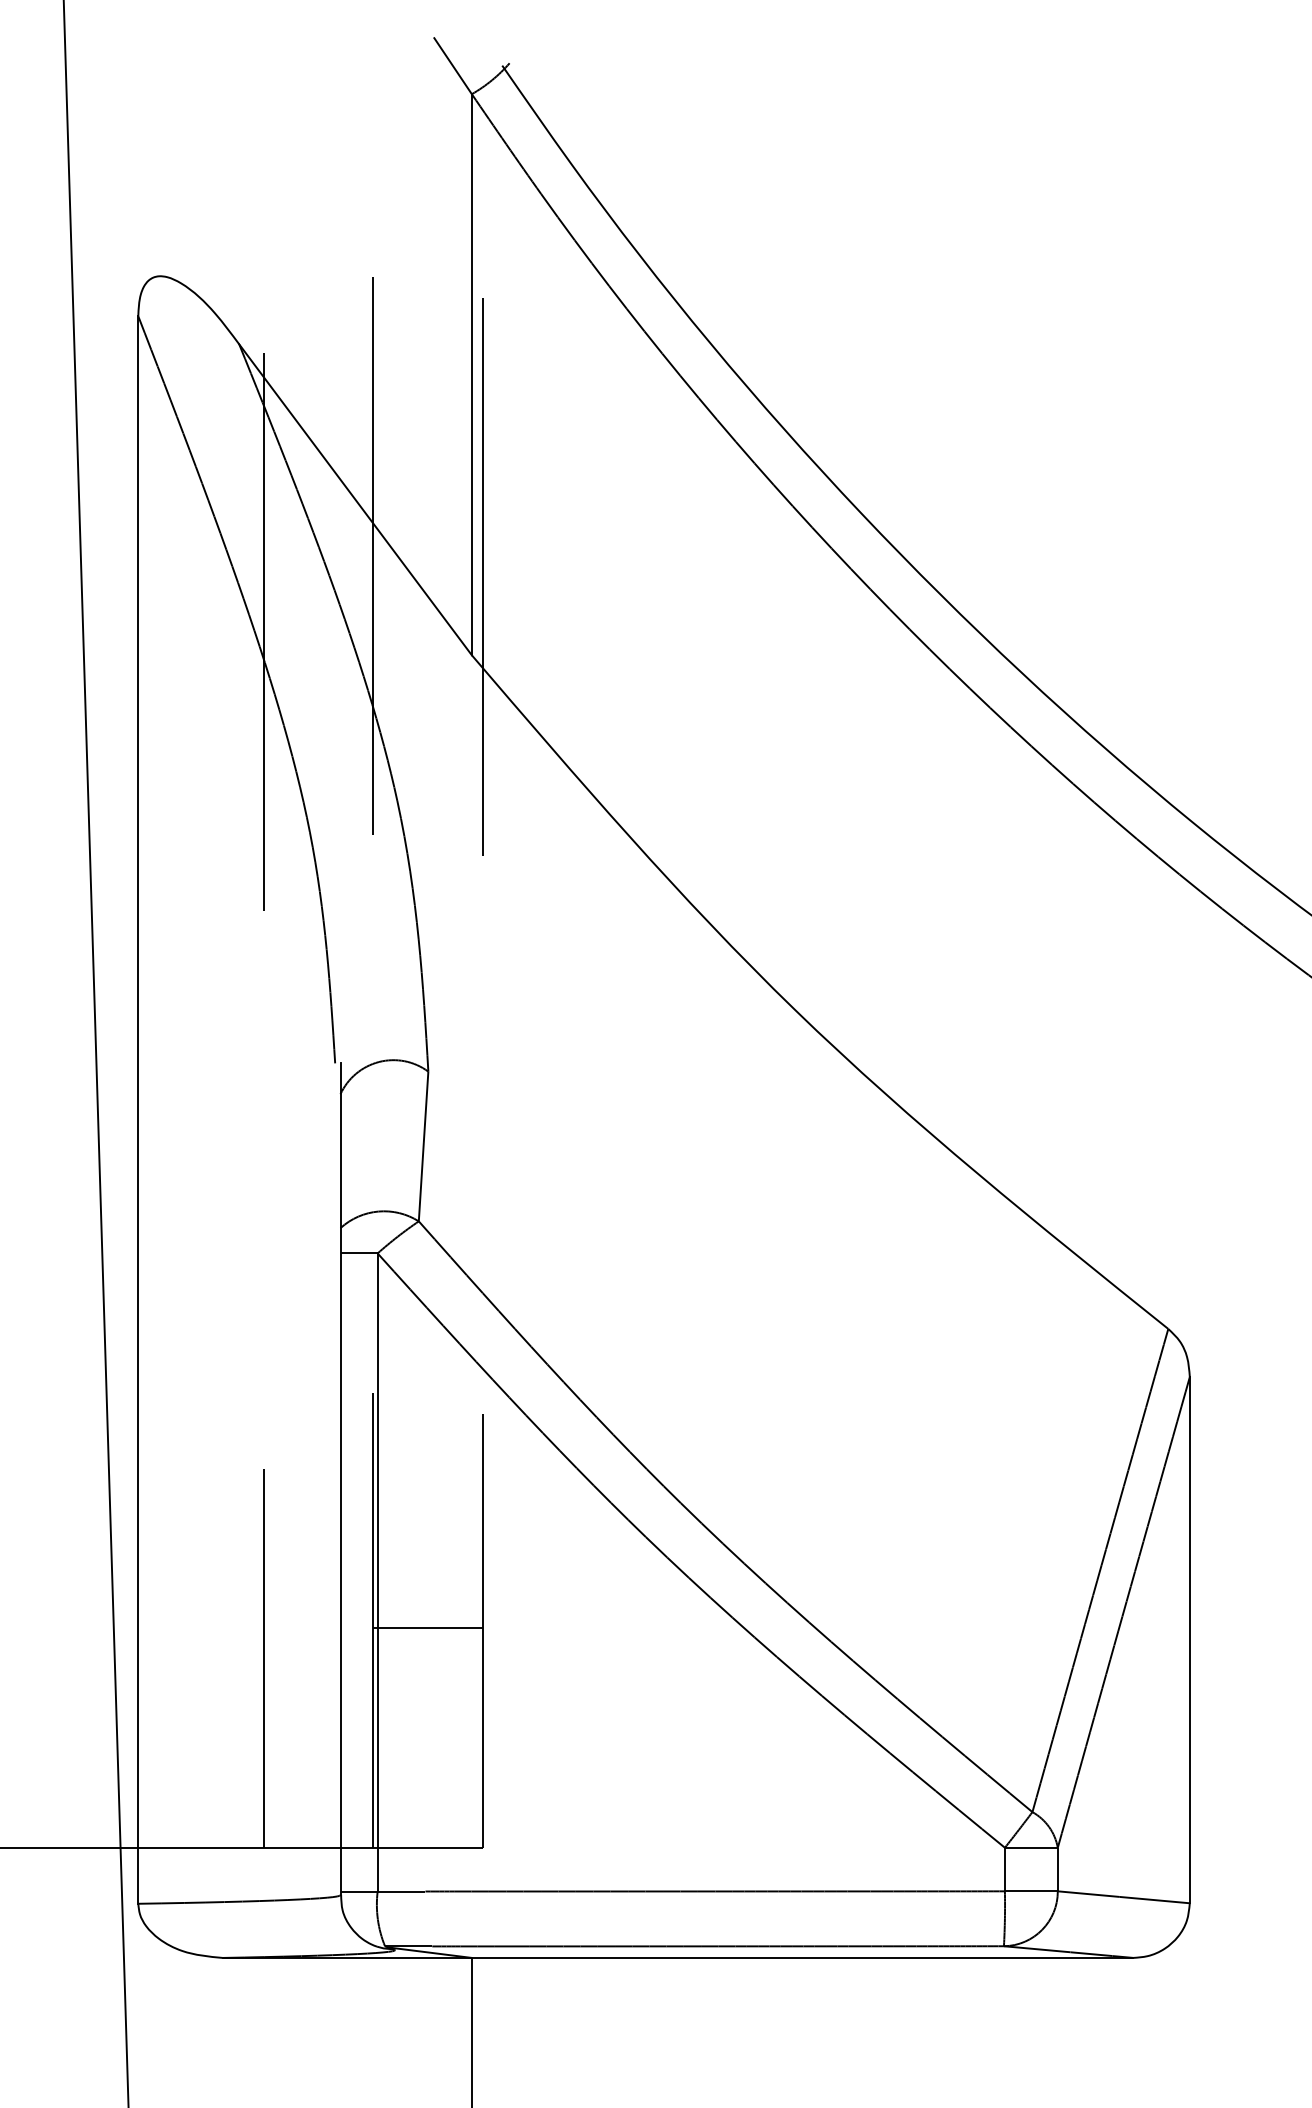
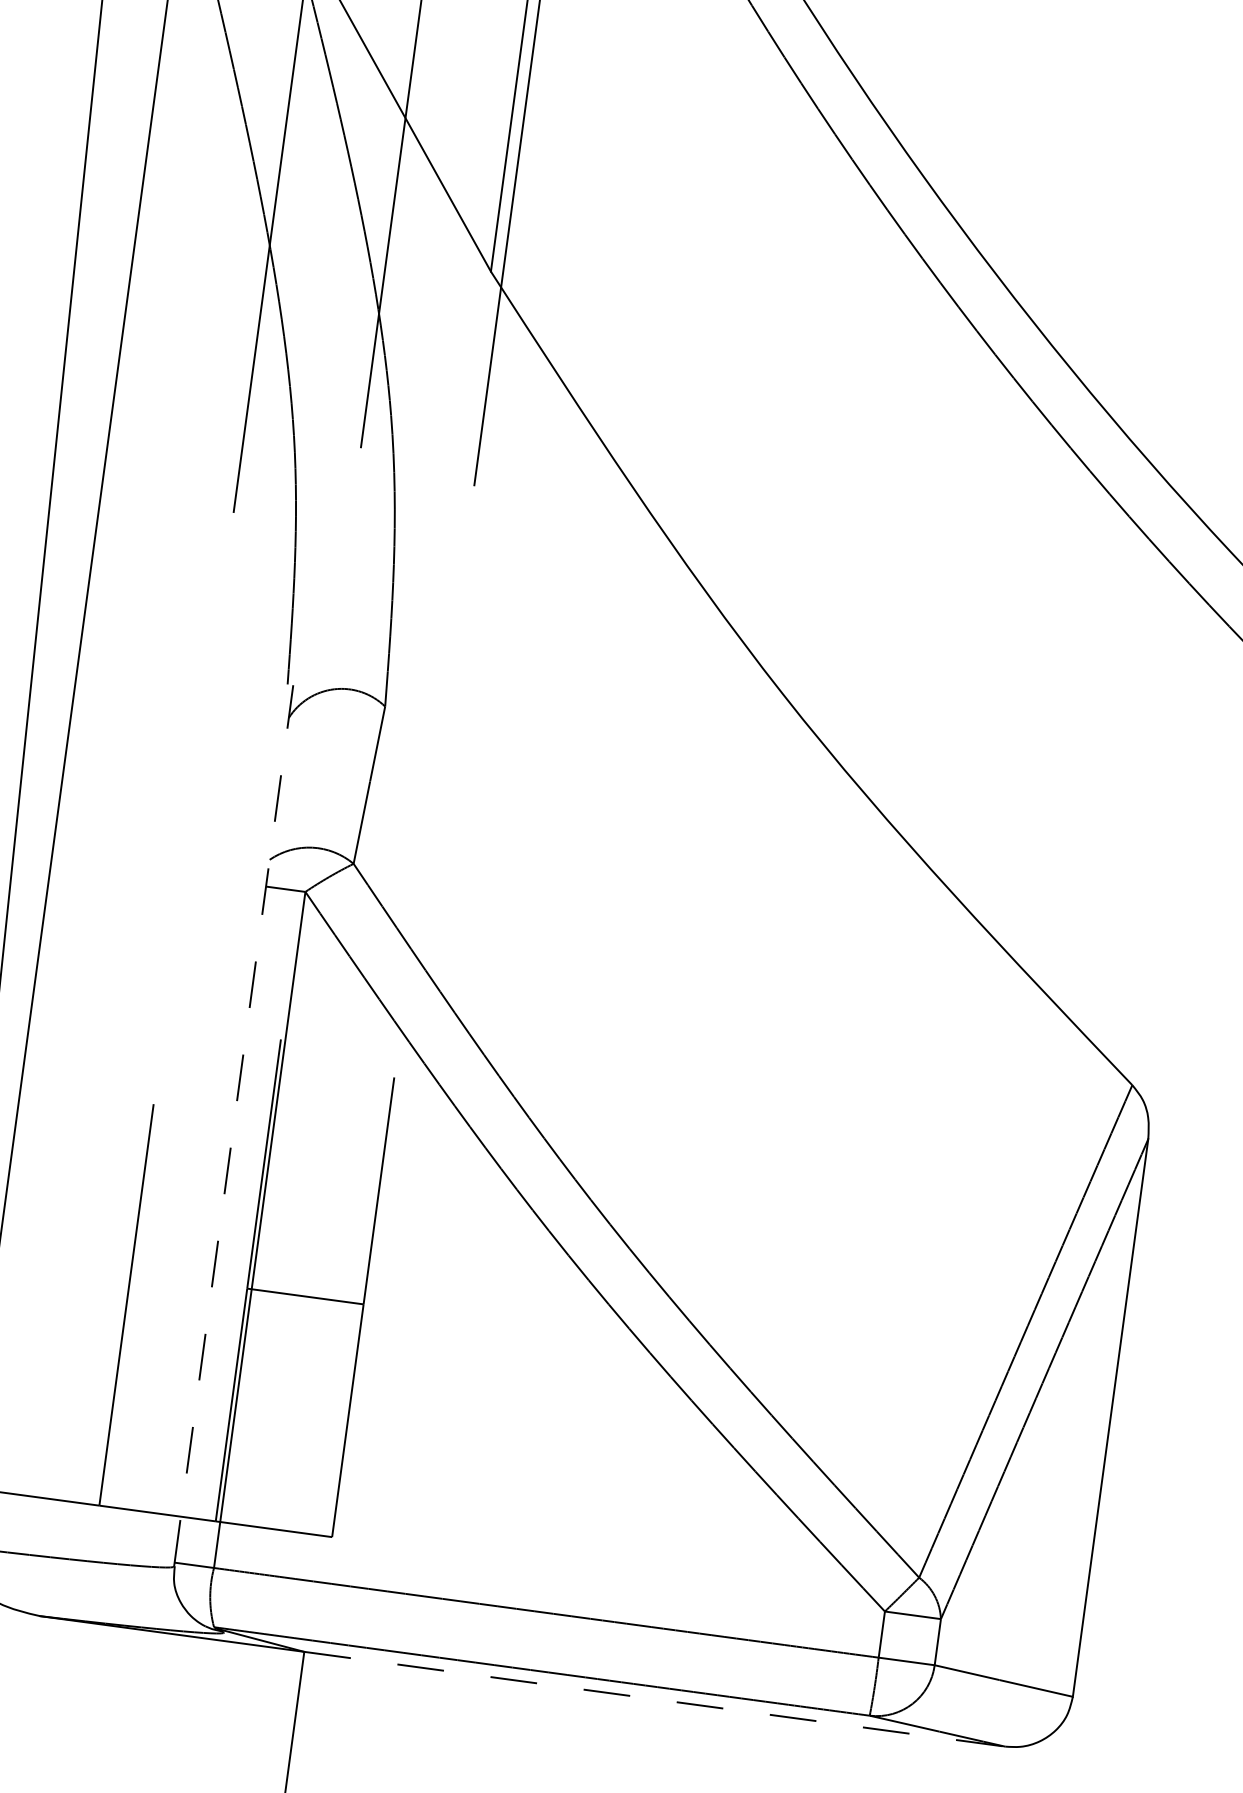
line: (340, 1479) -> (233, 1126), solid -> dashed
line: (802, 1957) -> (654, 1698), solid -> dashed

